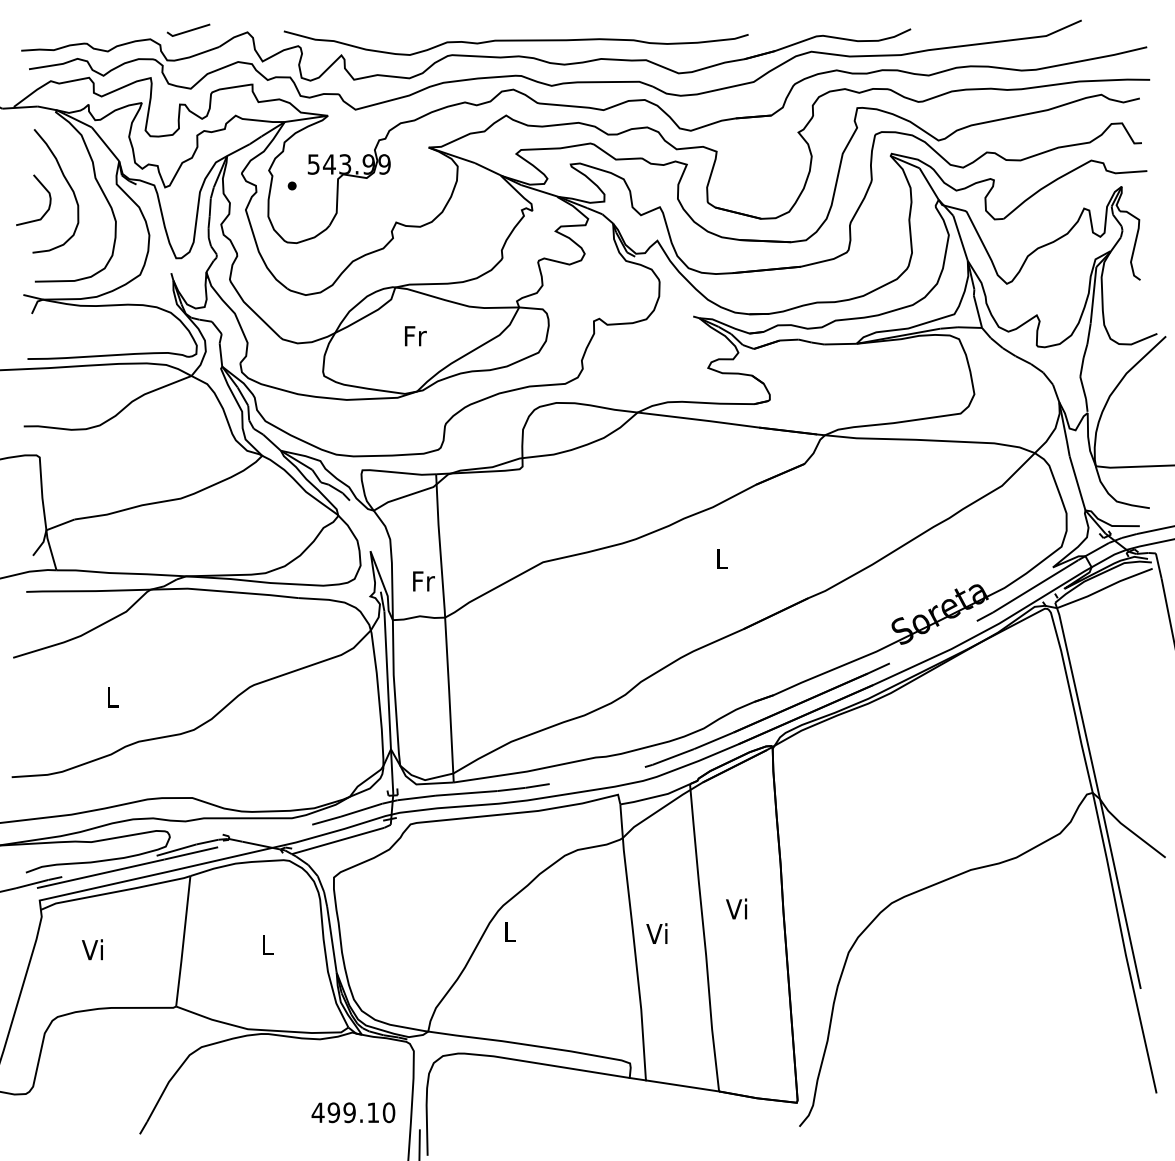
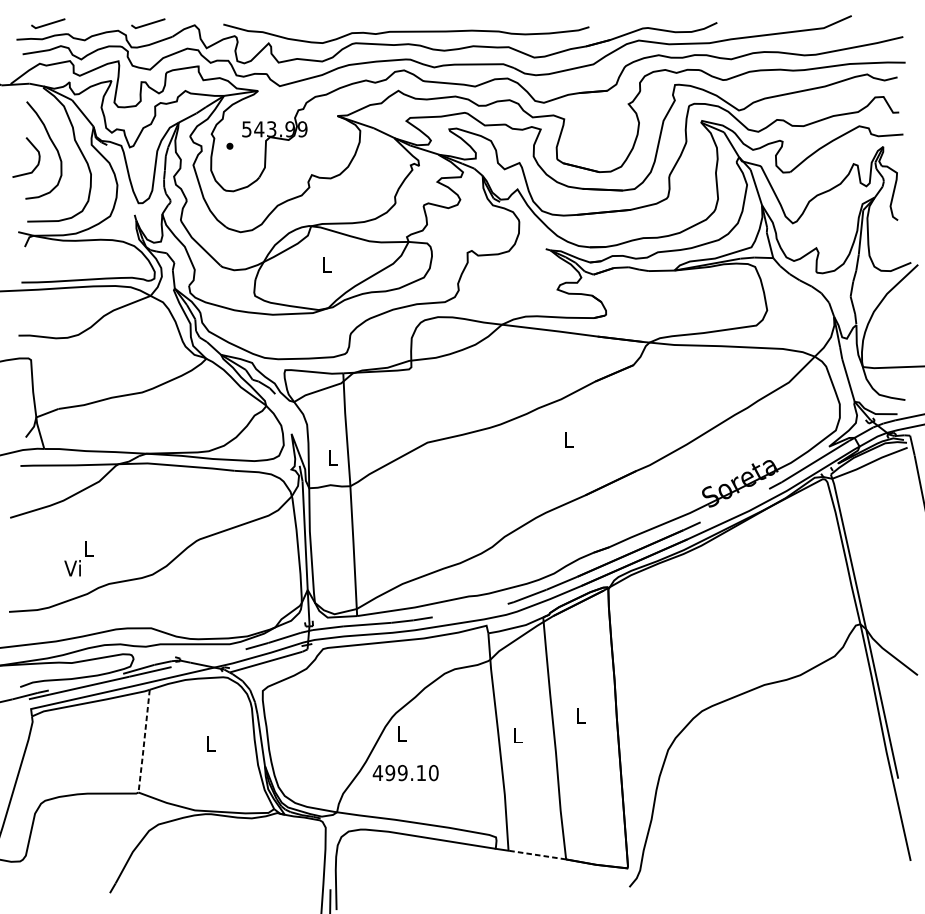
line: (62, 29) -> (49, 23), added
text: (415, 336) -> (327, 264), Fr -> L
text: (423, 581) -> (333, 457), Fr -> L
text: (736, 908) -> (579, 715), Vi -> L
text: (656, 933) -> (516, 735), Vi -> L
line: (183, 942) -> (144, 742), solid -> dashed
text: (92, 949) -> (72, 568), moved
line: (682, 1085) -> (537, 854), solid -> dashed
text: (353, 1112) -> (405, 772), moved

